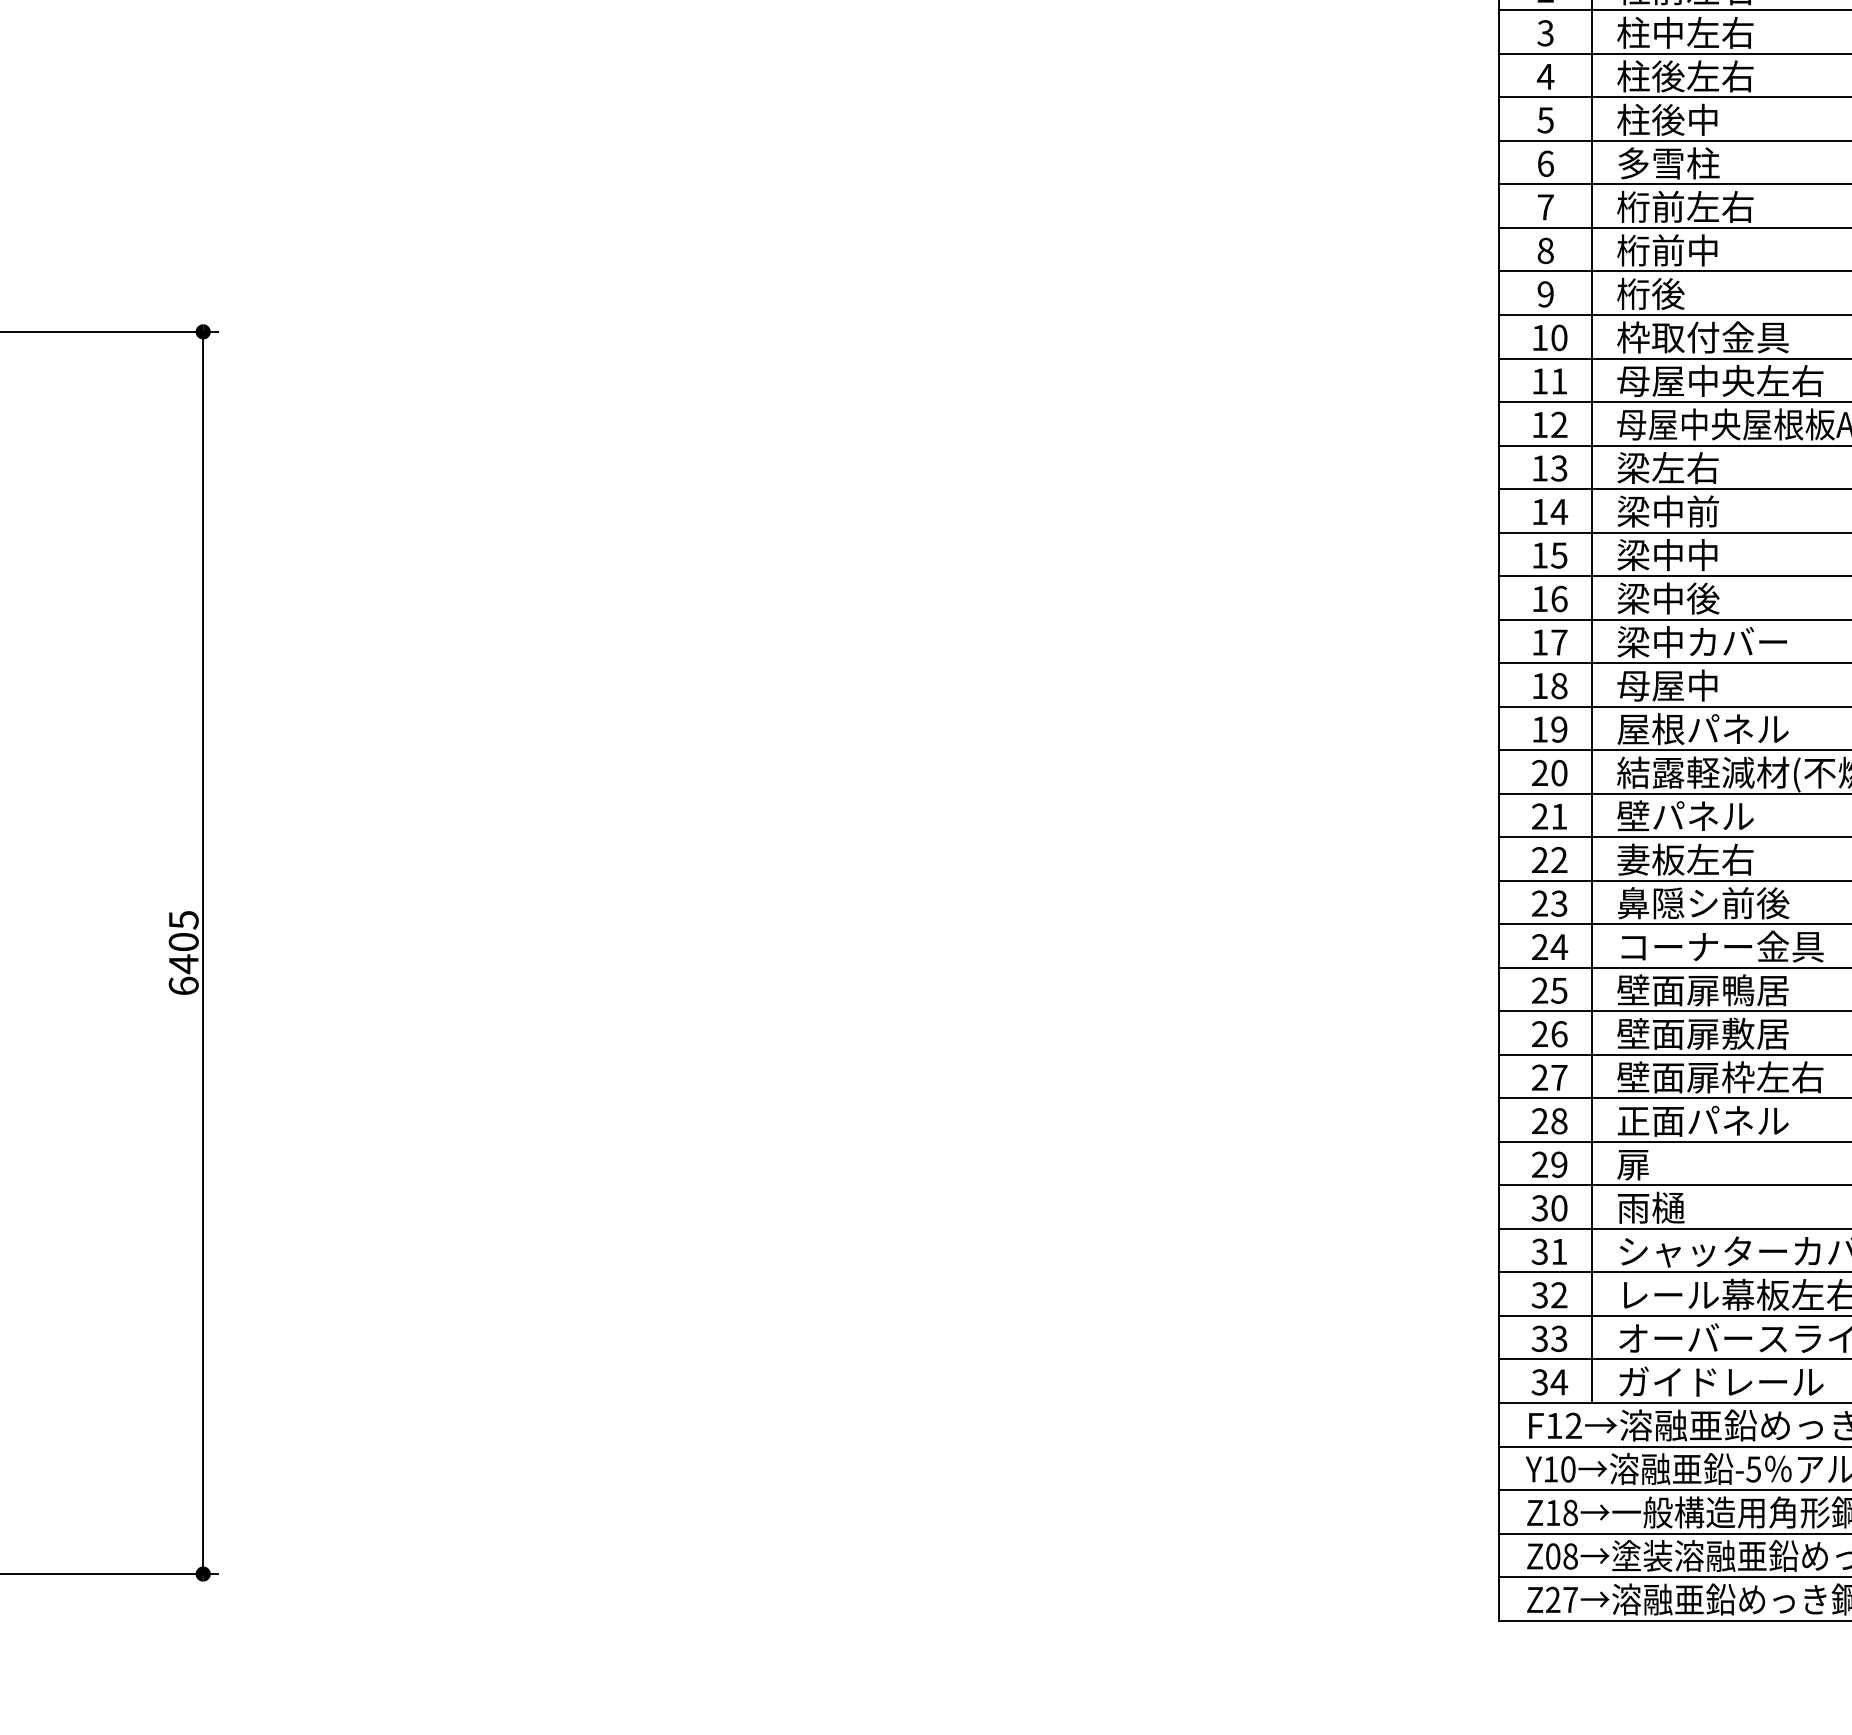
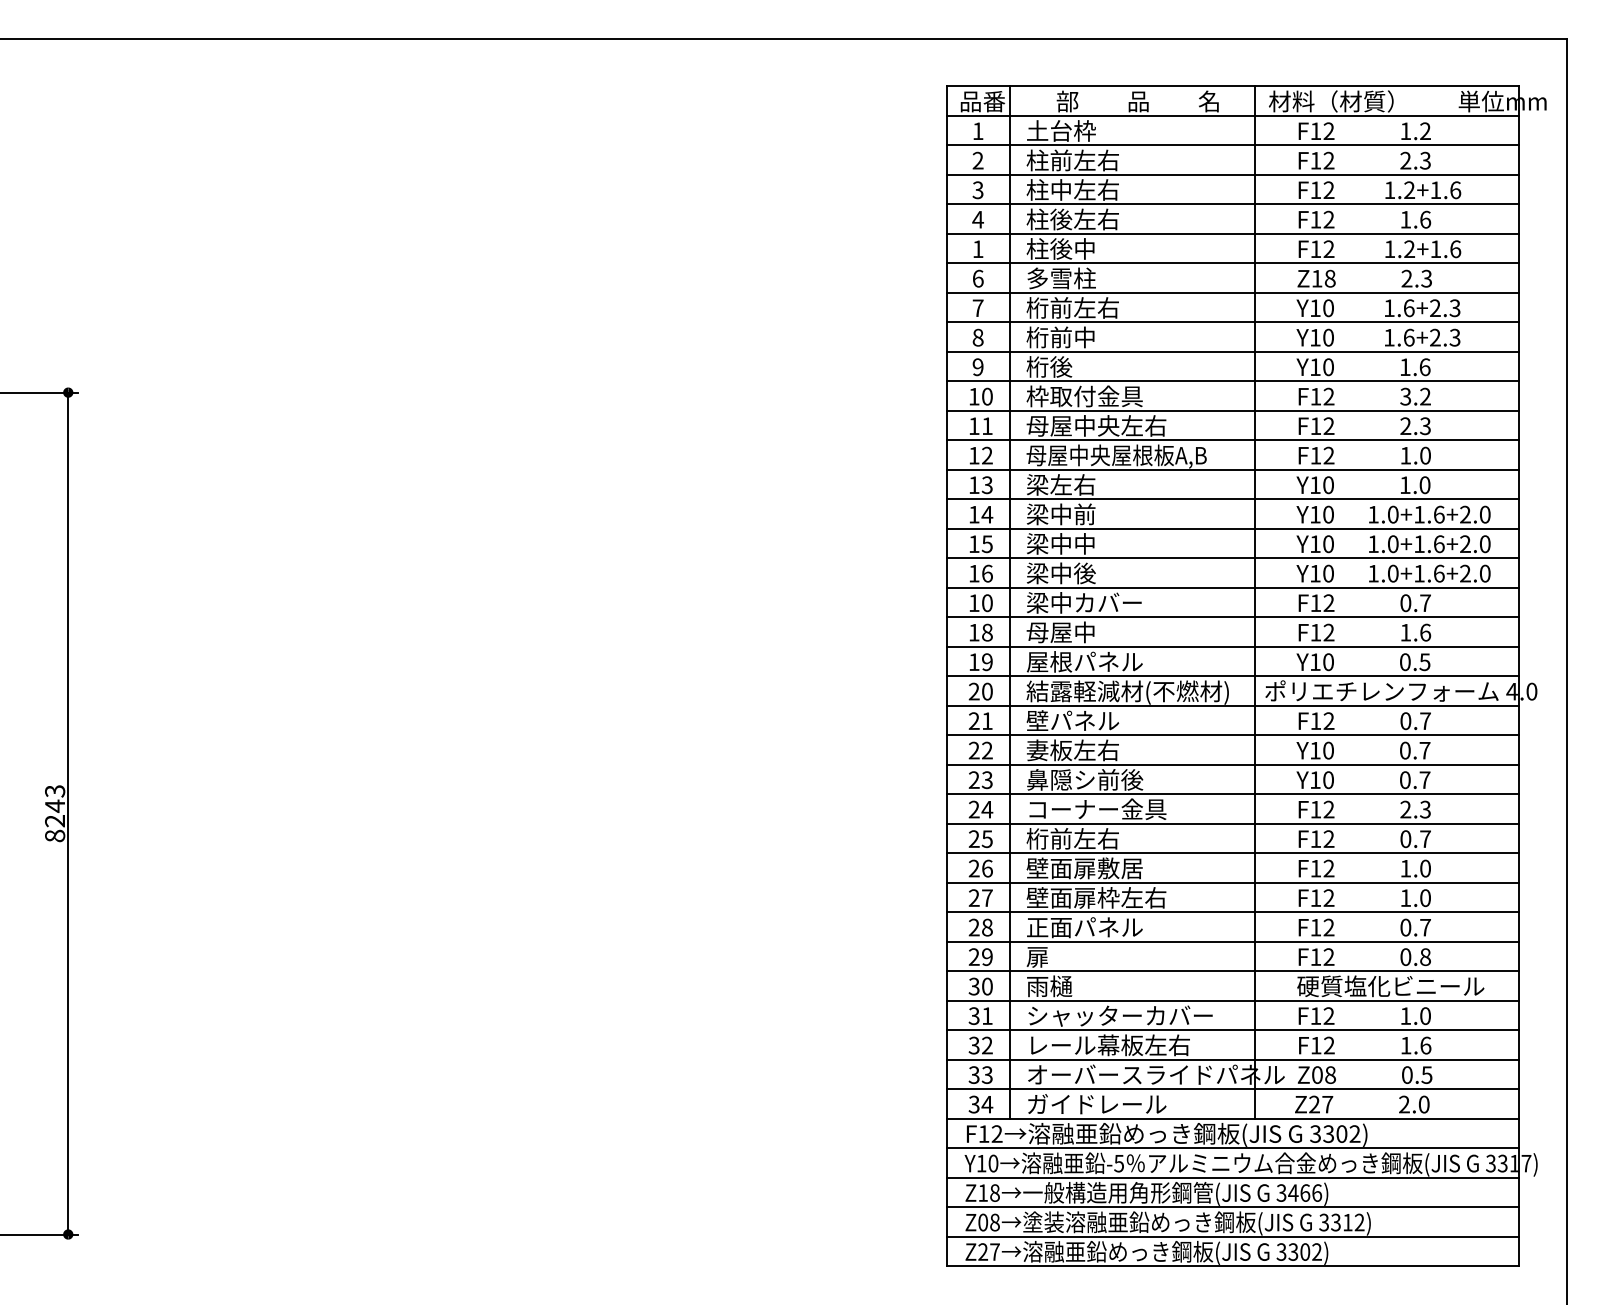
text: (1544, 120) -> (977, 249), 5 -> 1
text: (1559, 643) -> (987, 603), 17 -> 10
text: (184, 952) -> (55, 813), 6405 -> 8243
text: (1702, 989) -> (1084, 838), 壁面扉鴨居 -> 桁前左右

